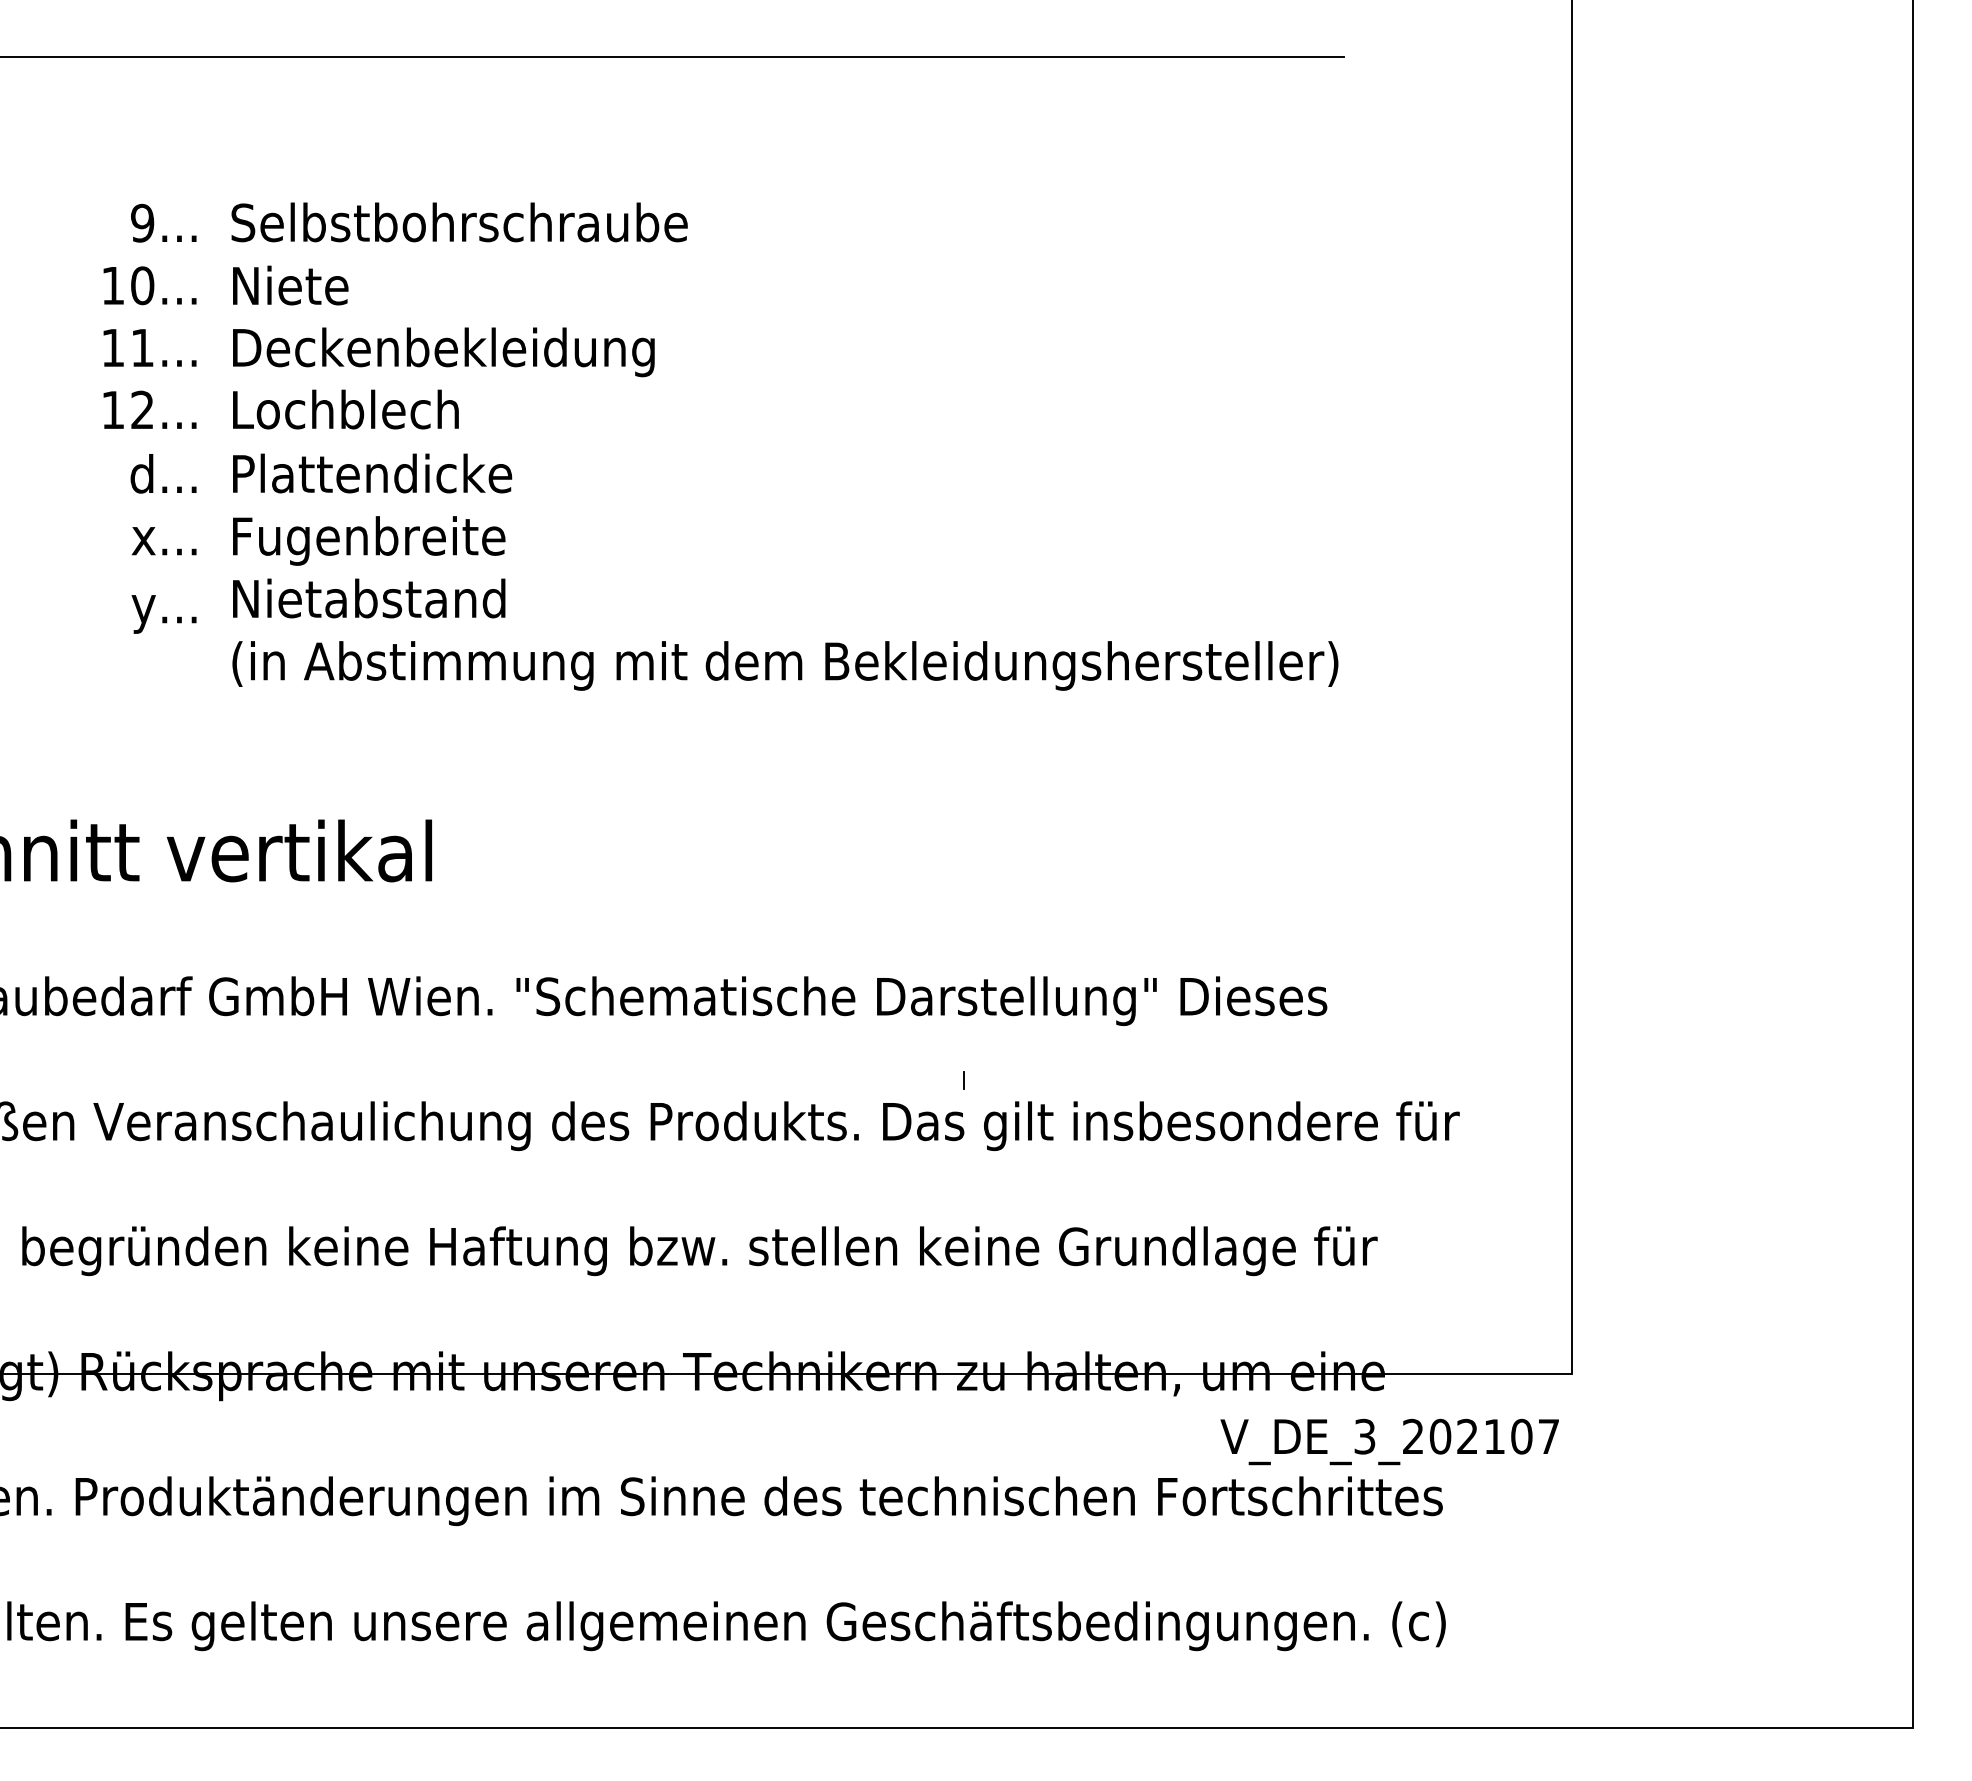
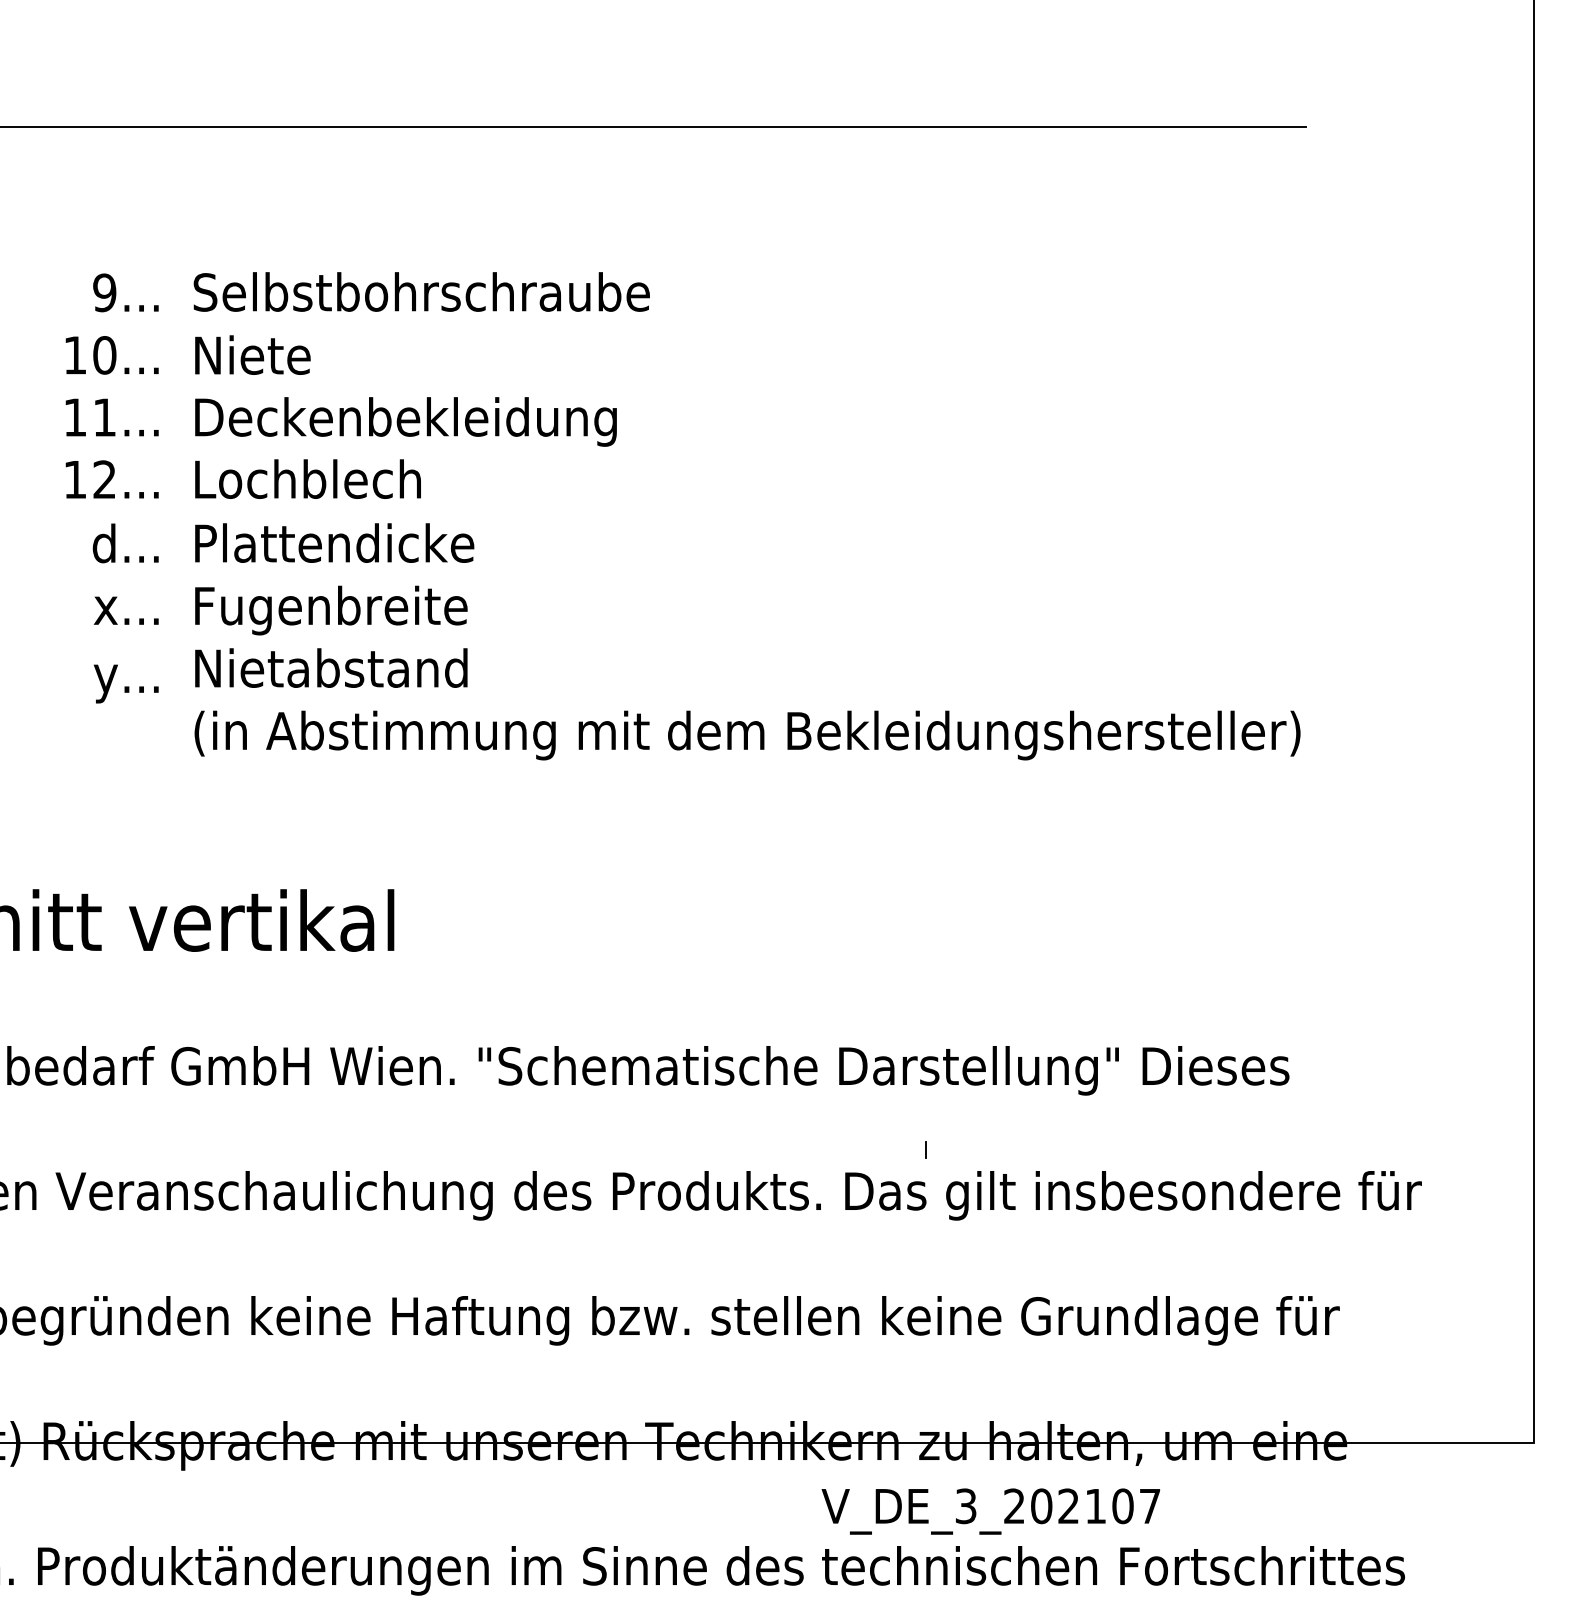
text: (1389, 1441) -> (990, 1511), moved

